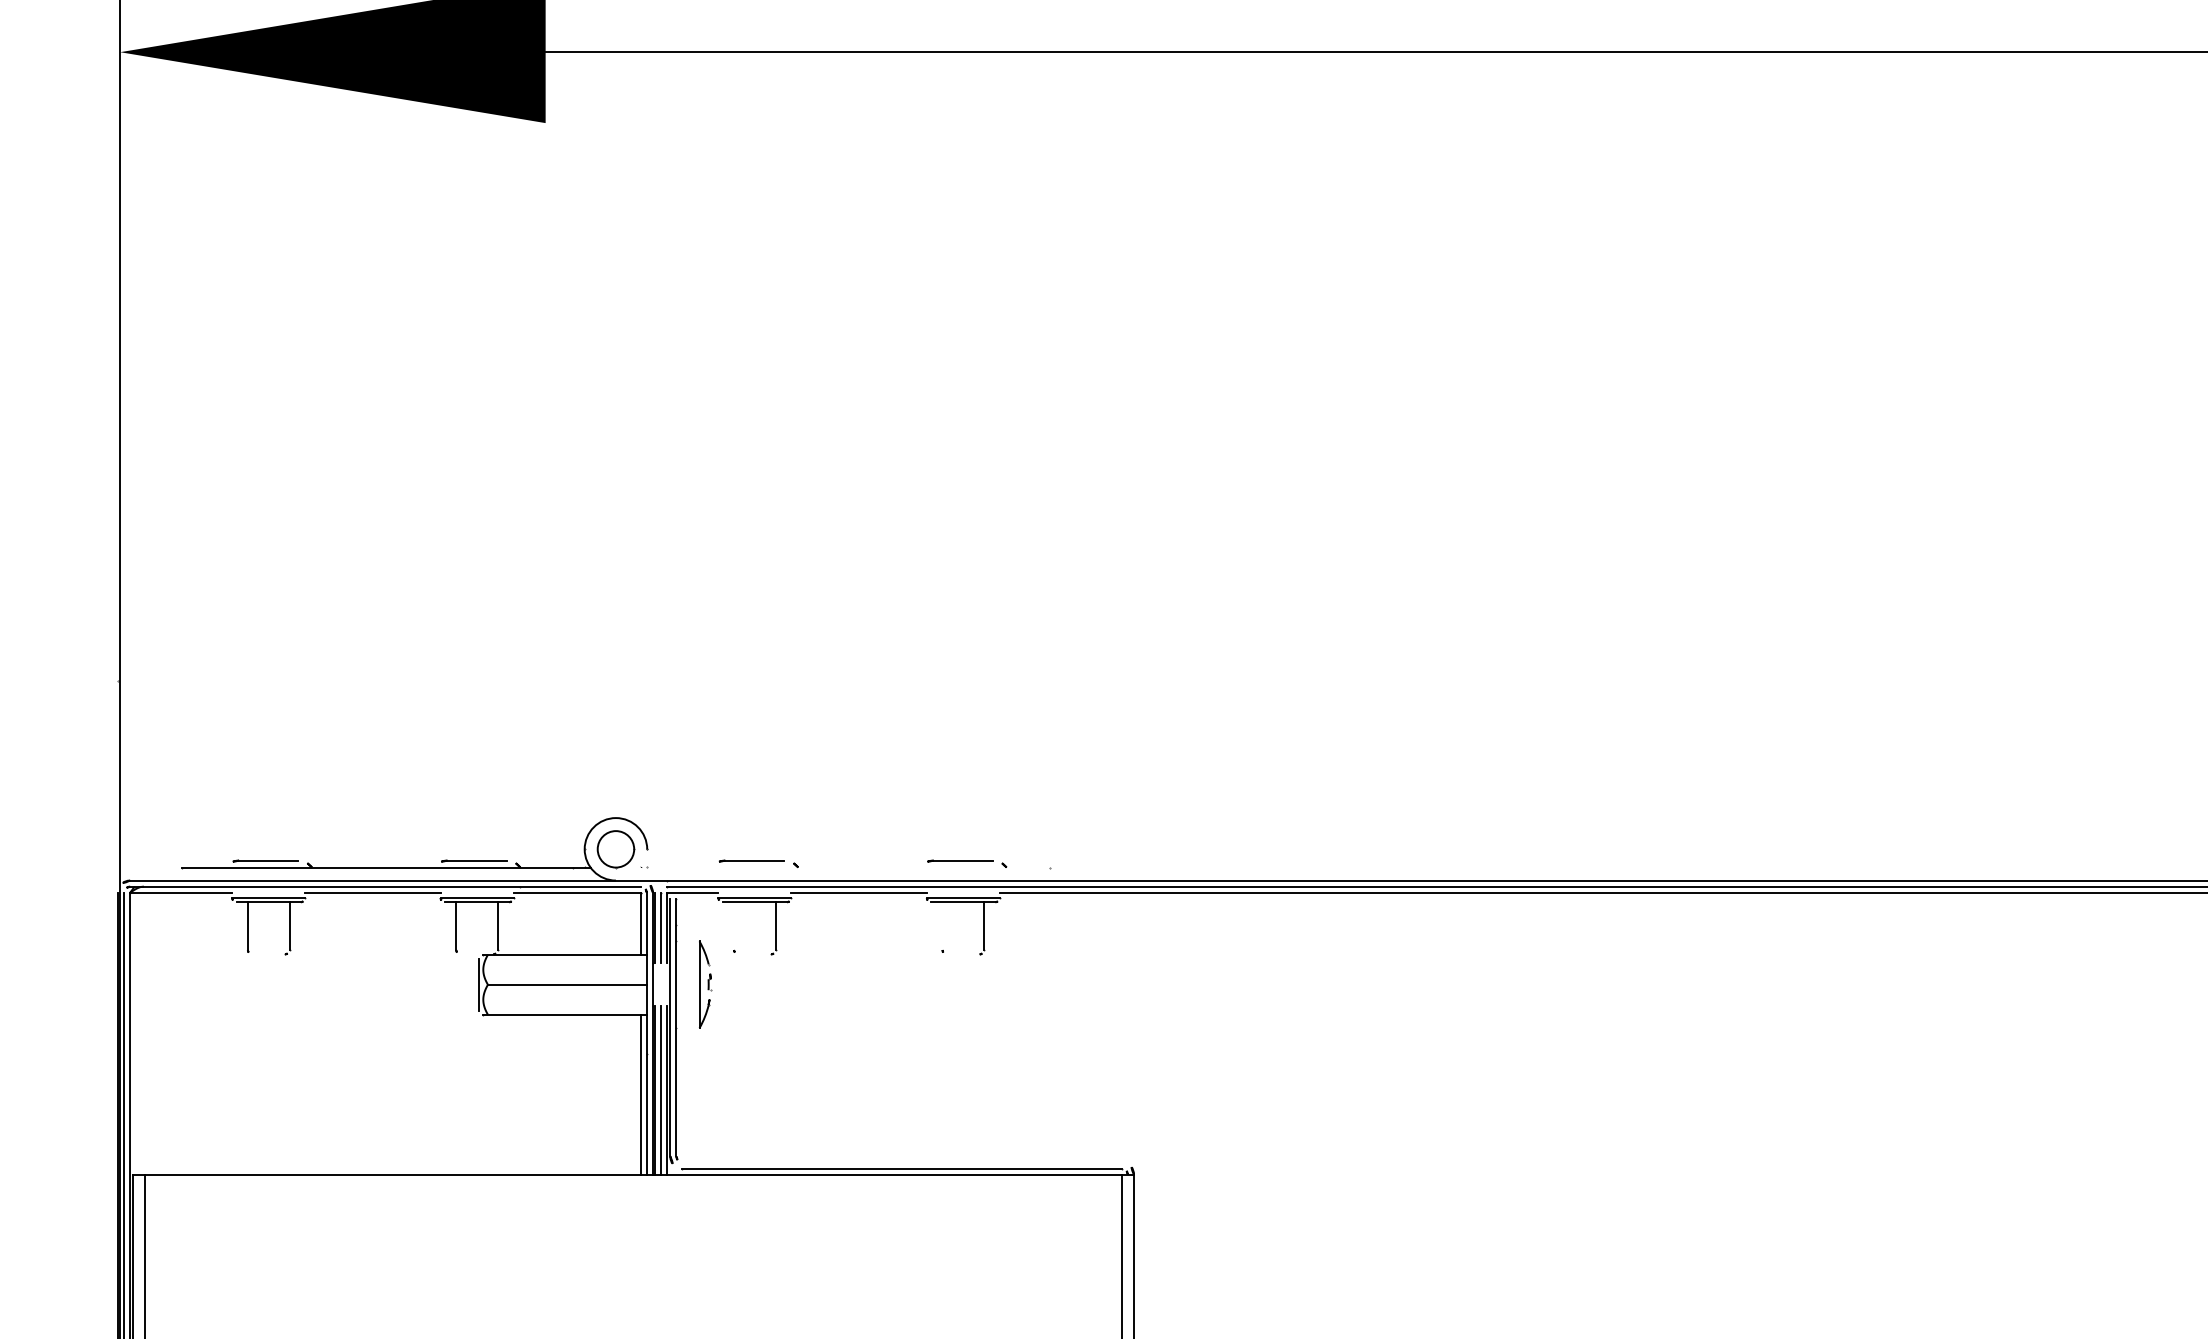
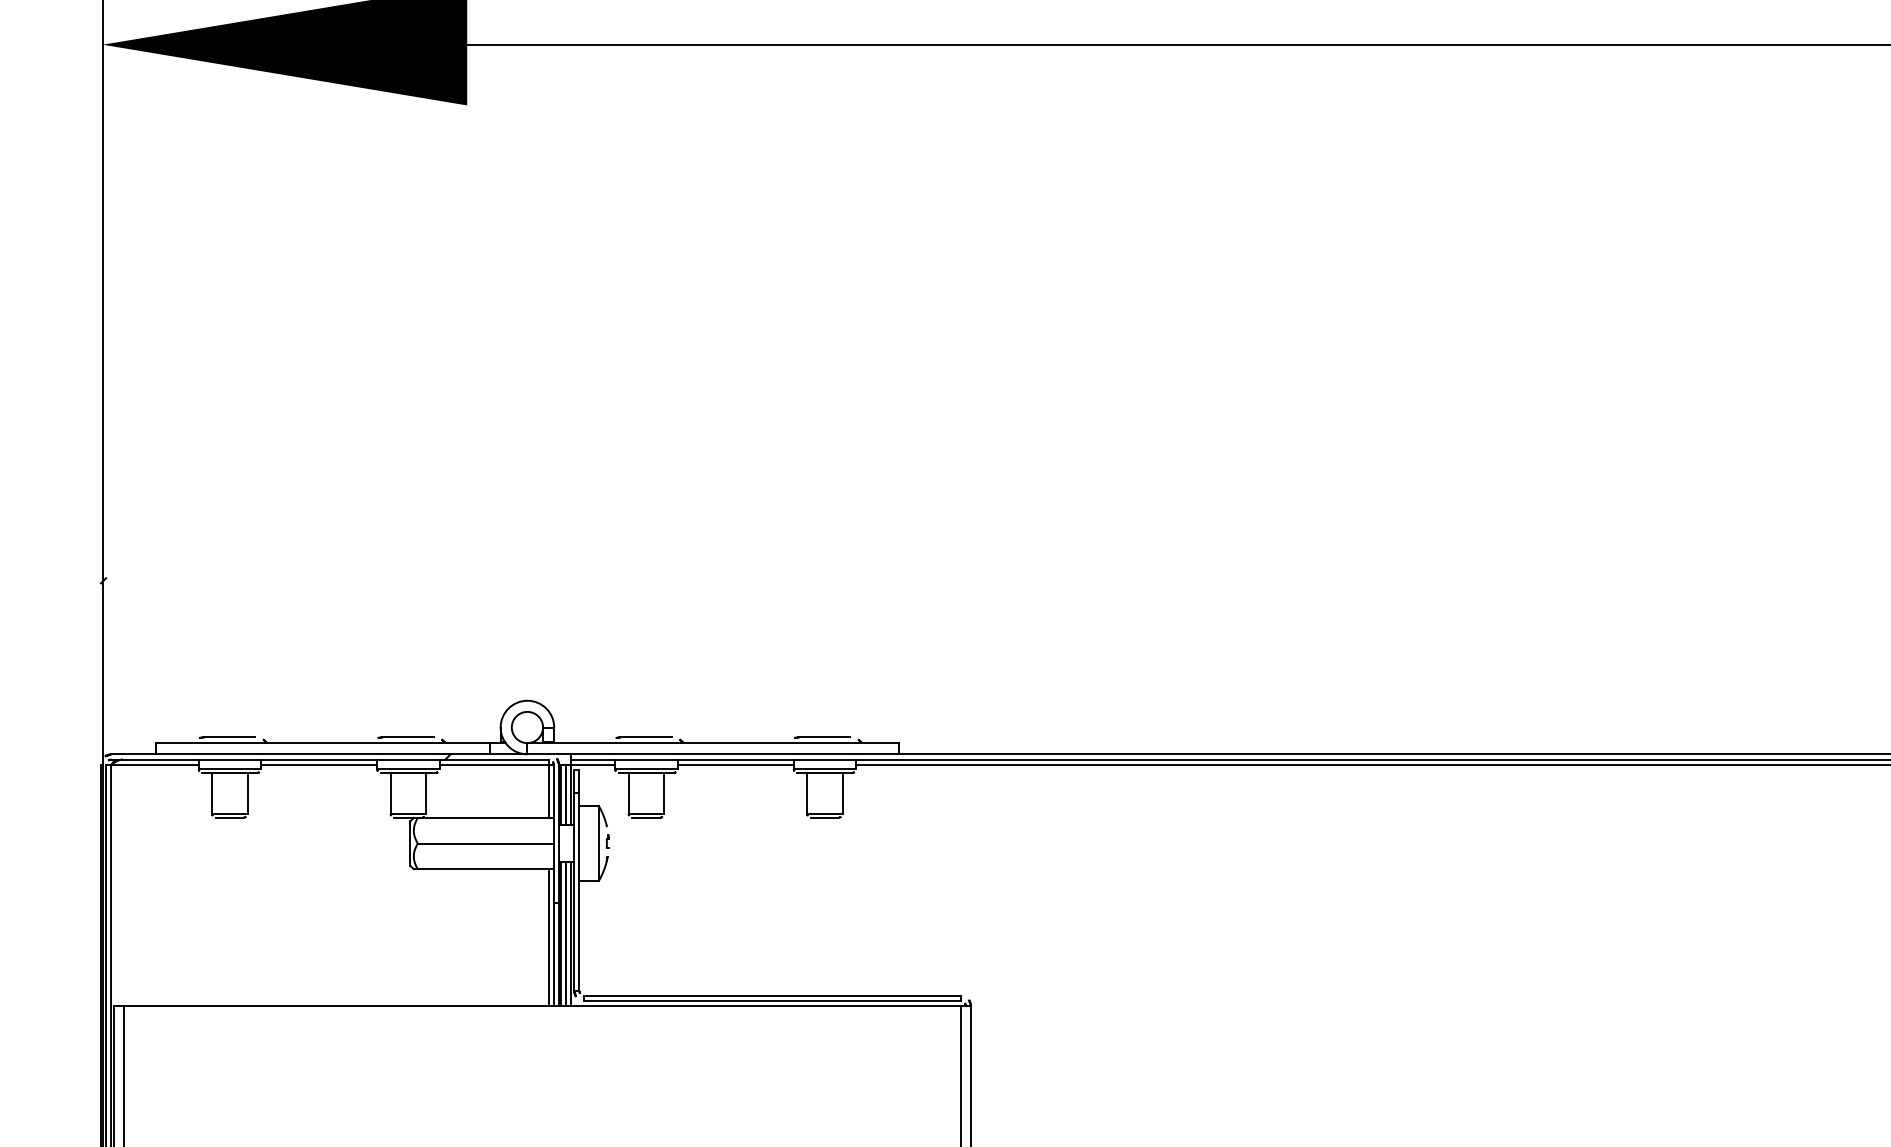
line: (832, 867) -> (712, 743), added
line: (734, 926) -> (628, 793), added
line: (942, 926) -> (807, 793), added
line: (901, 1162) -> (772, 995), added

